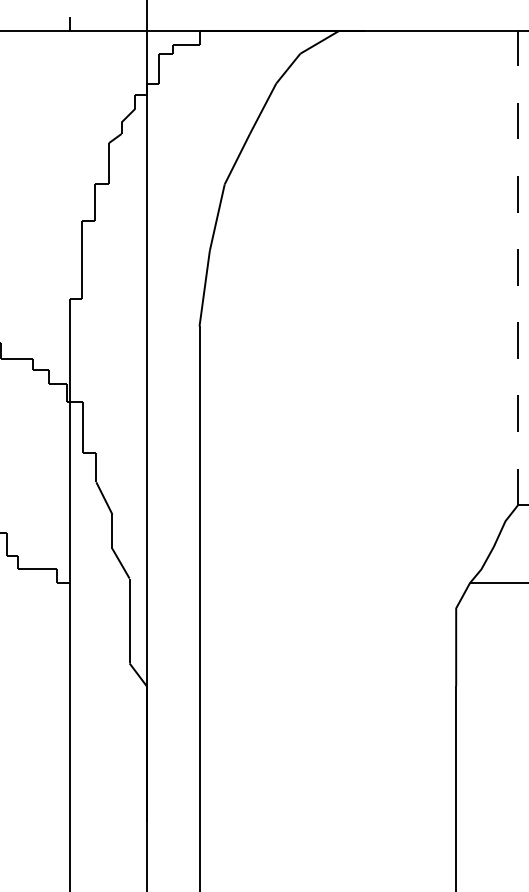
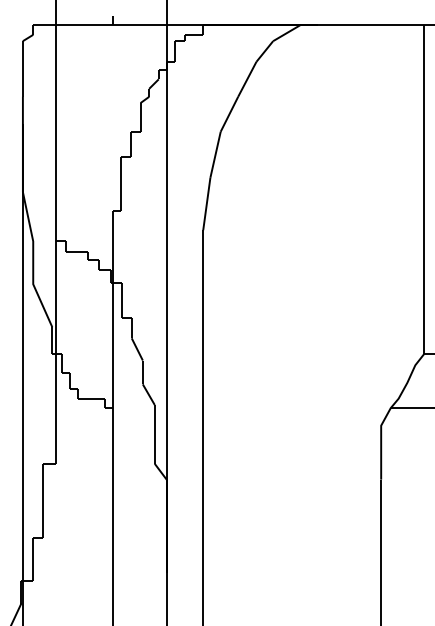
line: (518, 267) -> (424, 189), dashed -> solid

